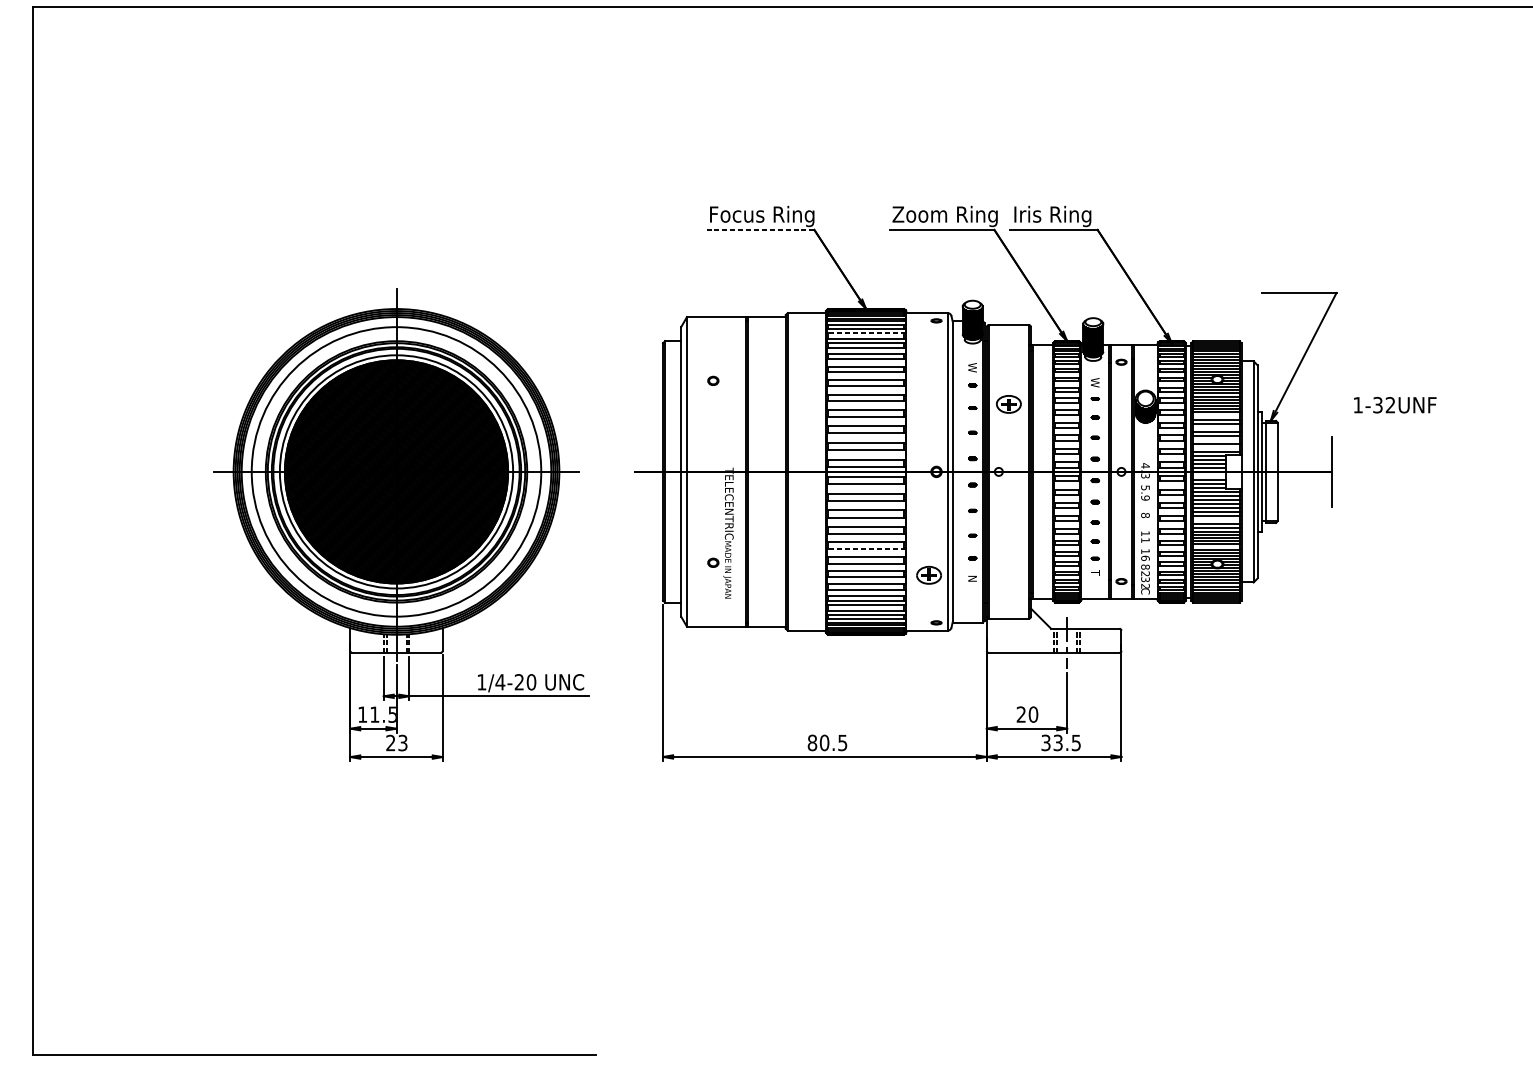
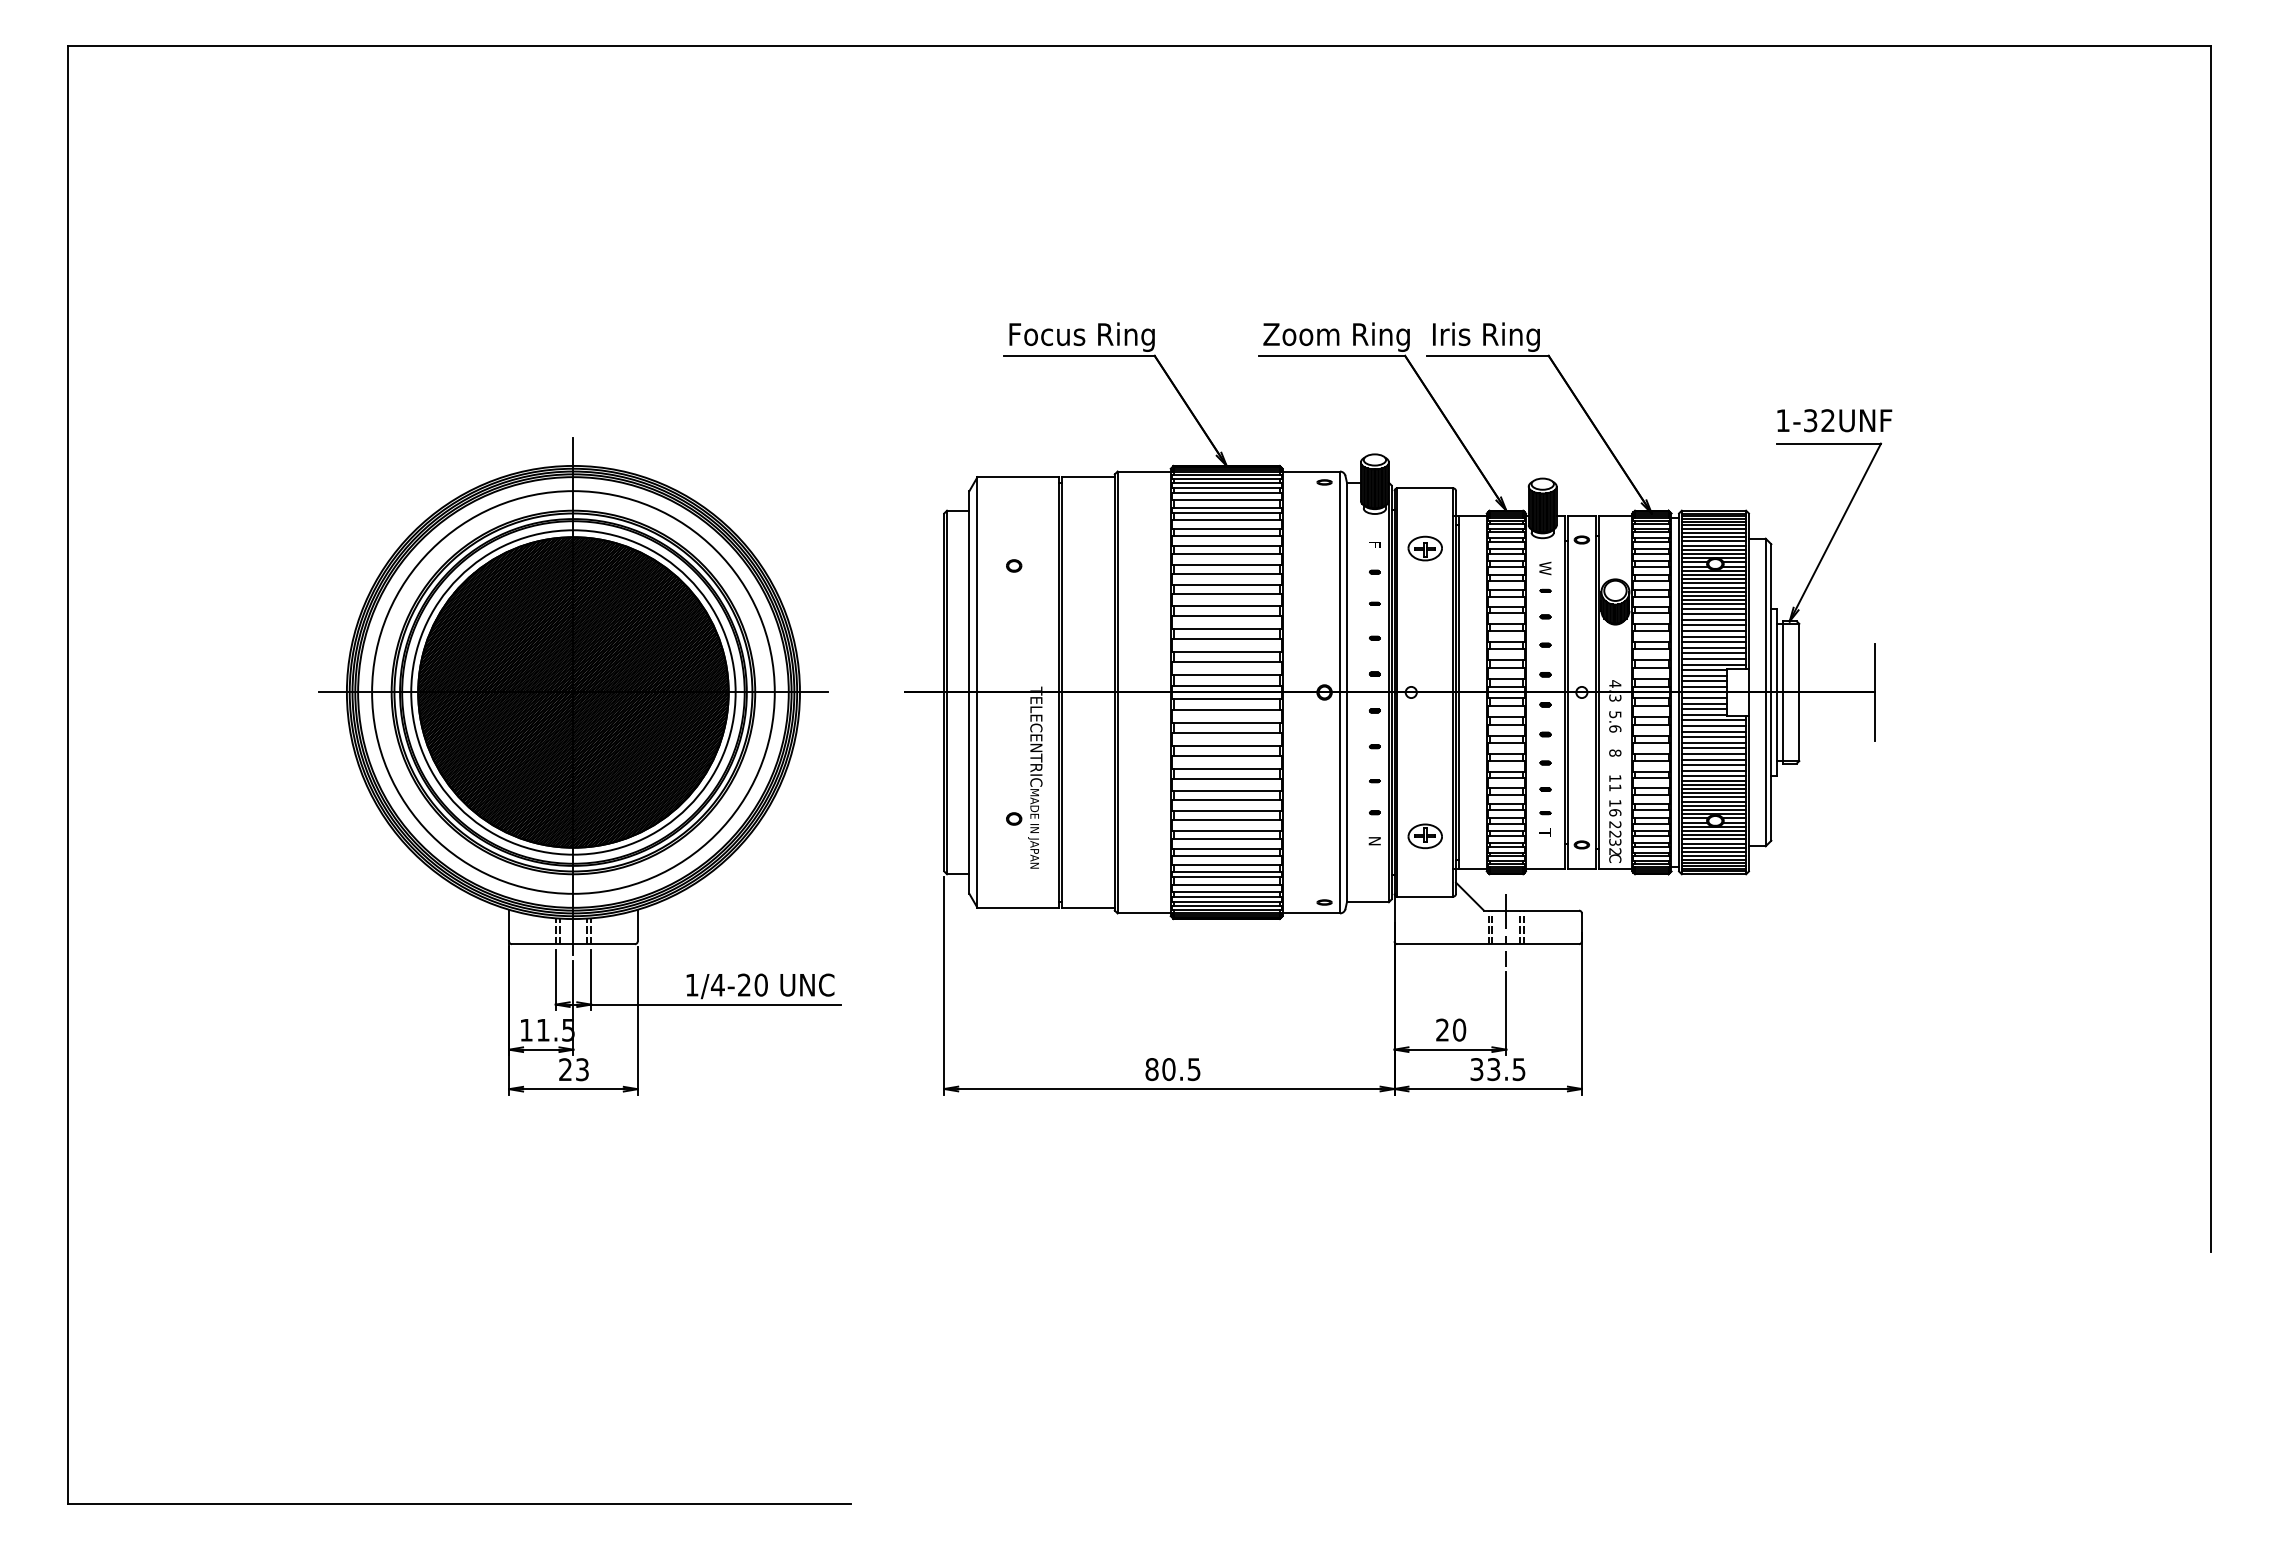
line: (759, 229) -> (1078, 355), dashed -> solid
line: (865, 333) -> (1226, 499), dashed -> solid
text: (972, 367) -> (1374, 547), W -> F
part: (1008, 404) -> (1424, 548), moved
text: (1395, 405) -> (1834, 420), moved
line: (1216, 415) -> (1713, 614), added
line: (1216, 427) -> (1713, 630), added
line: (1216, 439) -> (1713, 647), added
line: (1216, 447) -> (1713, 658), added
line: (1208, 476) -> (1703, 698), added
text: (1145, 497) -> (1615, 728), 5.9 -> 5.6
line: (1216, 520) -> (1713, 759), added
line: (1216, 547) -> (1713, 797), added
line: (865, 548) -> (1226, 799), dashed -> solid
text: (1145, 566) -> (1615, 824), 82 -> 22
part: (928, 575) -> (1424, 836), moved

